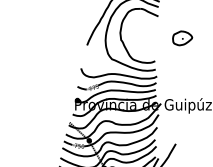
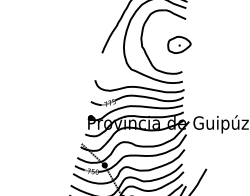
part: (182, 37) -> (179, 44), moved

